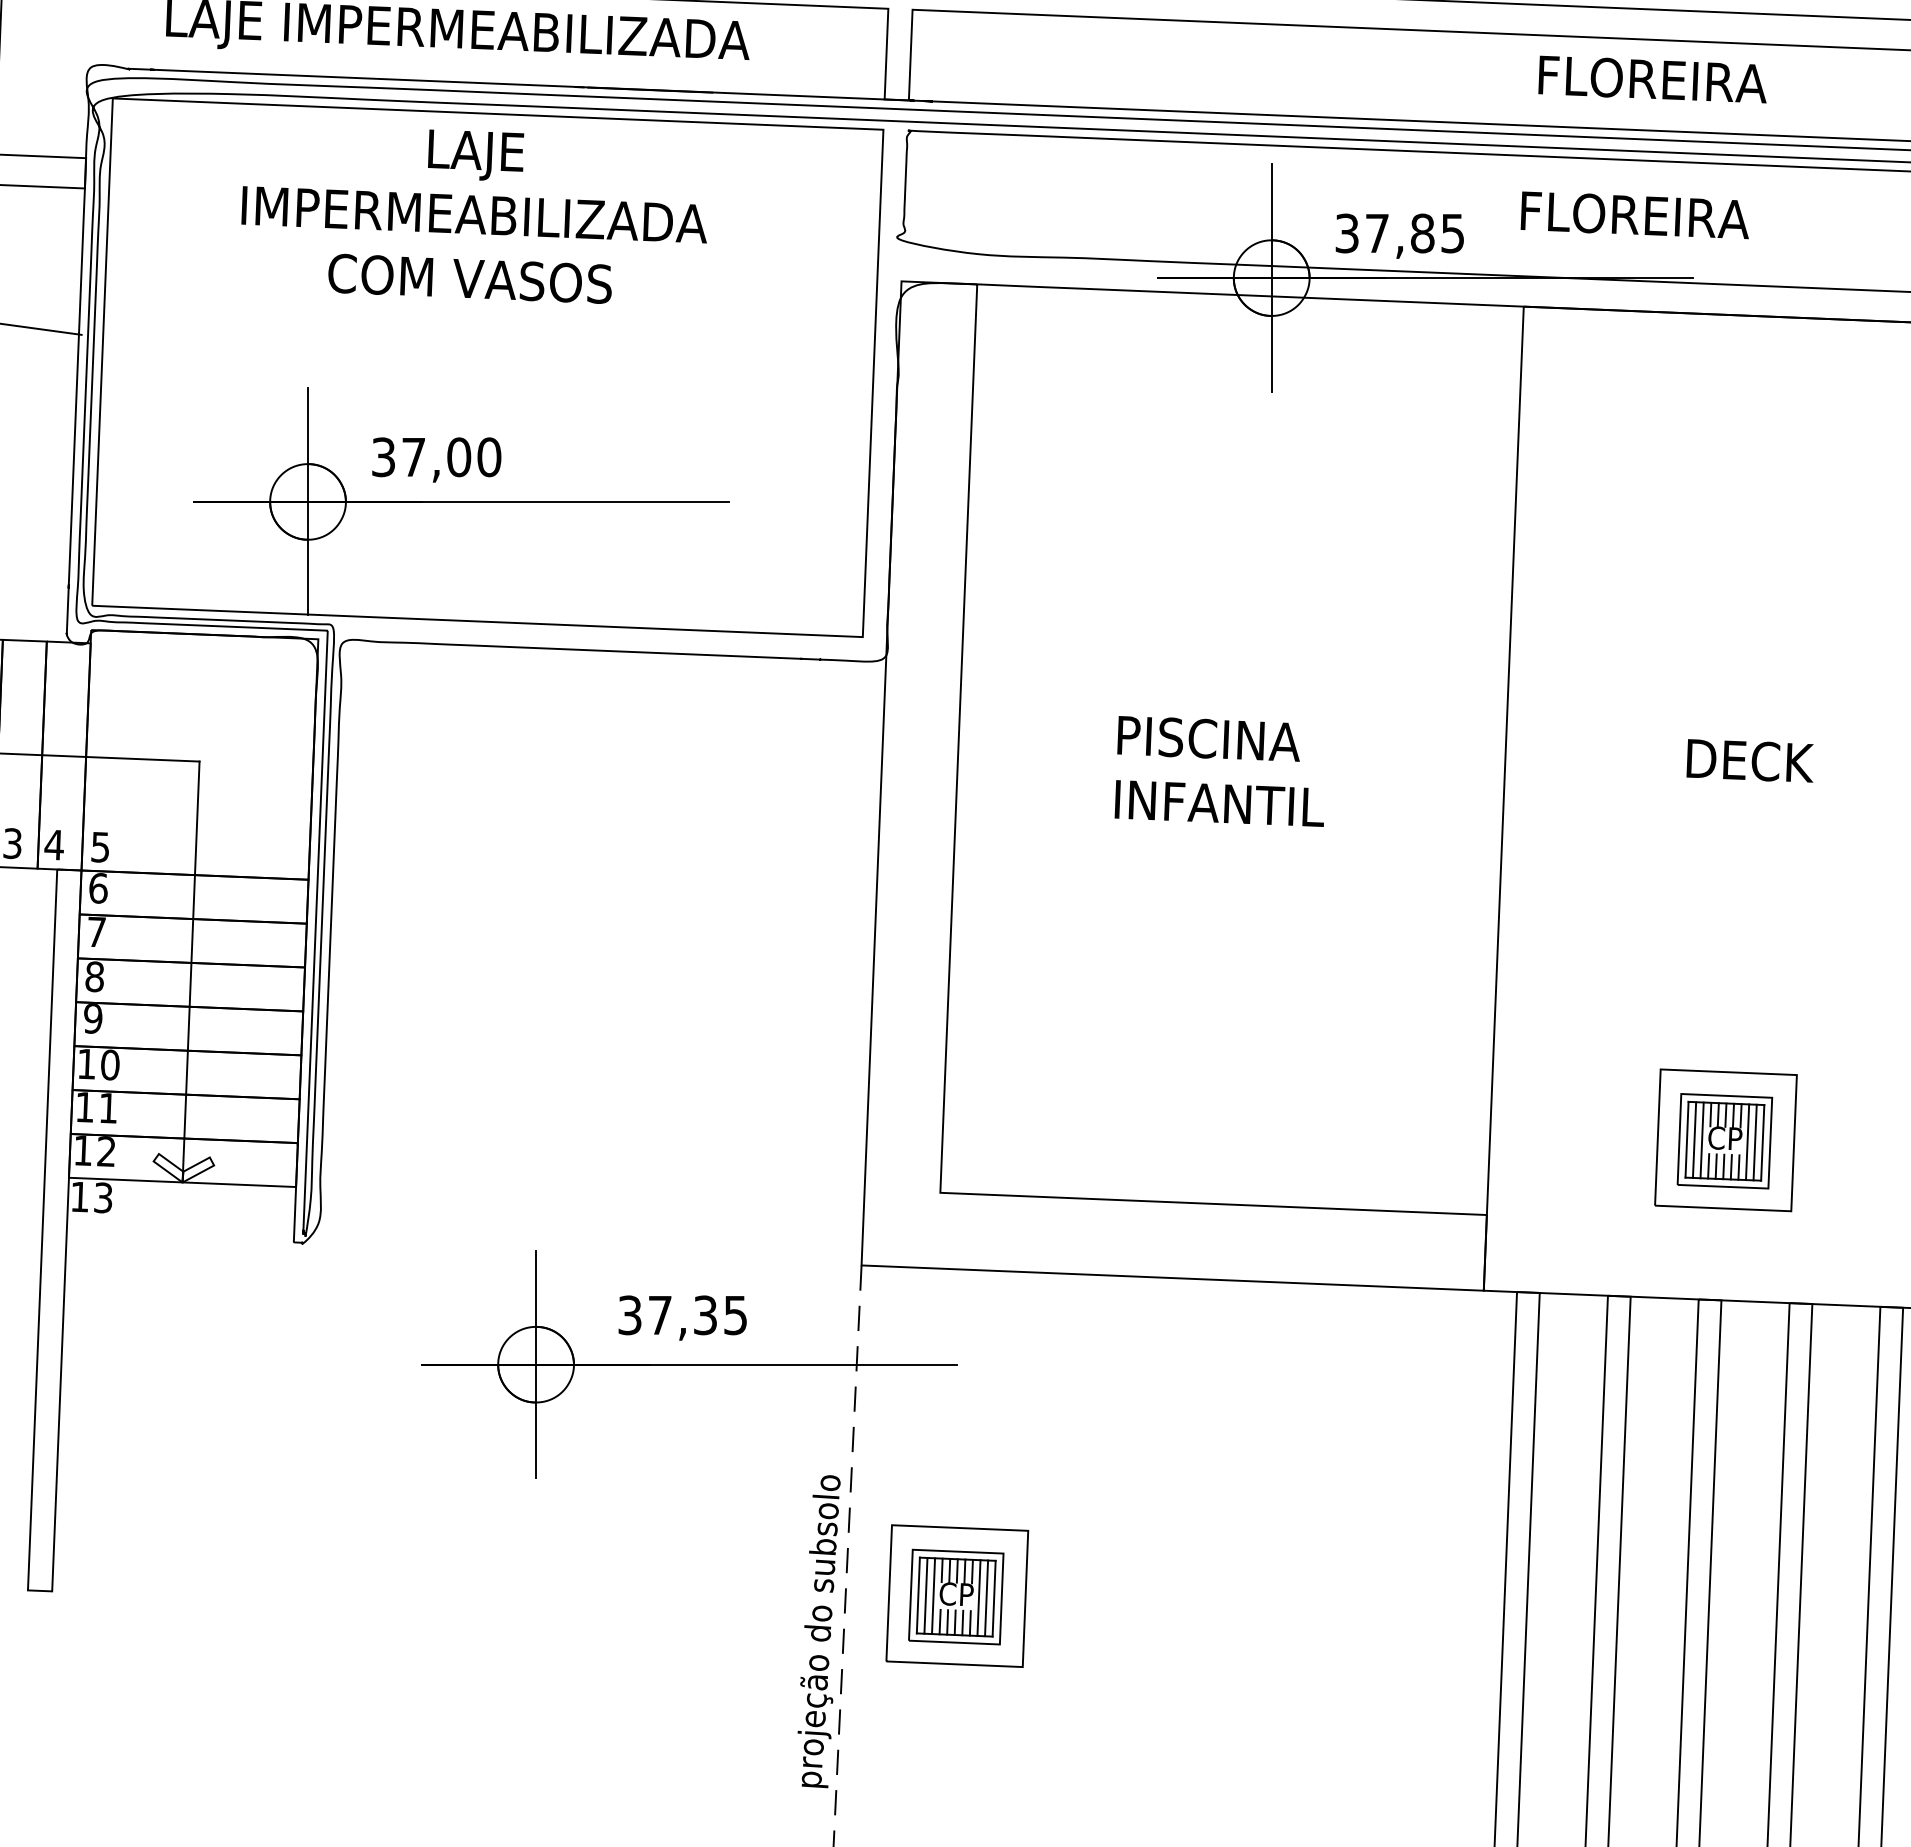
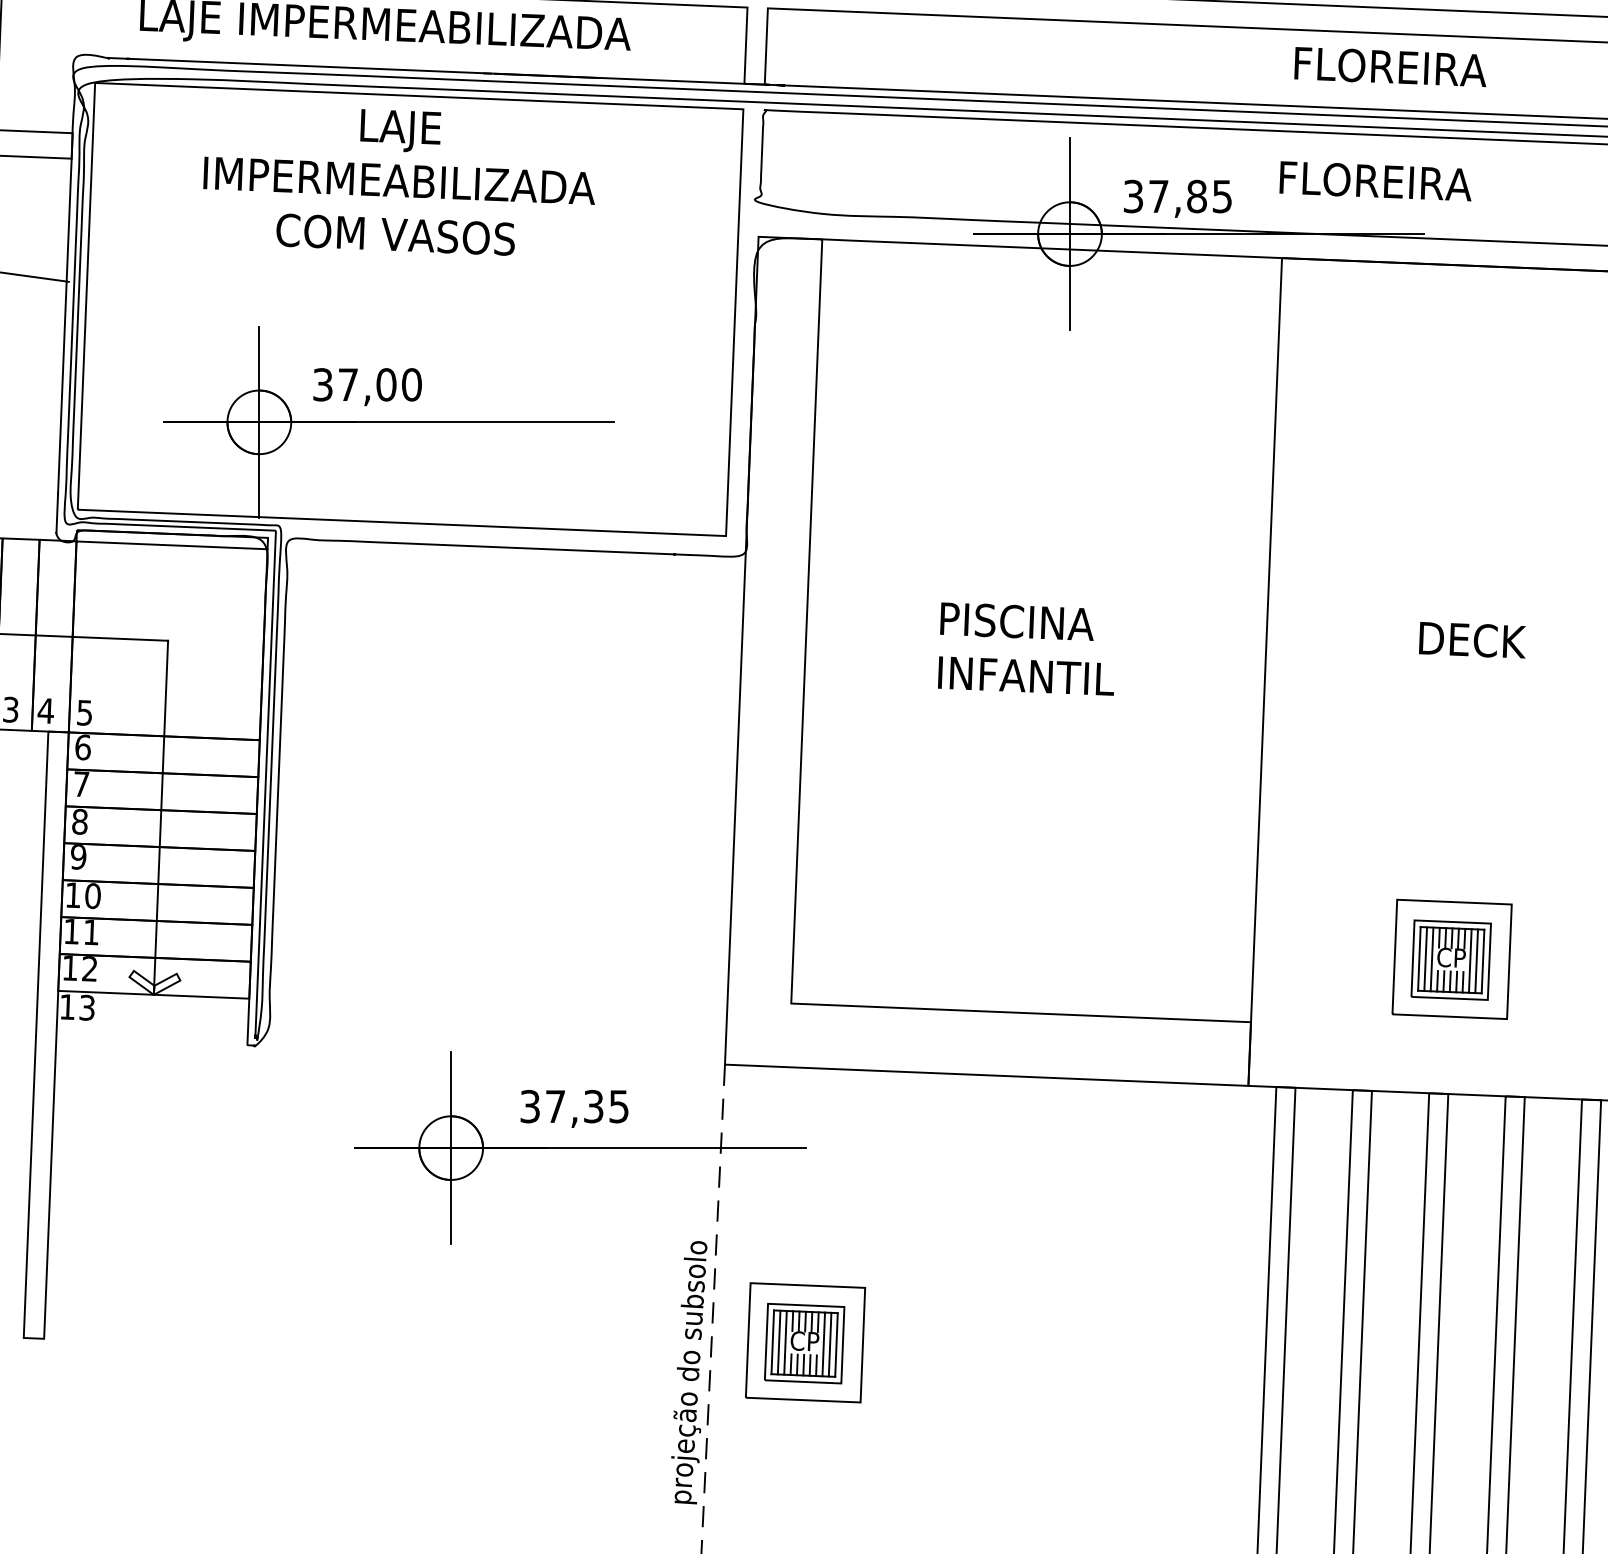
line: (203, 647) -> (171, 544), added

